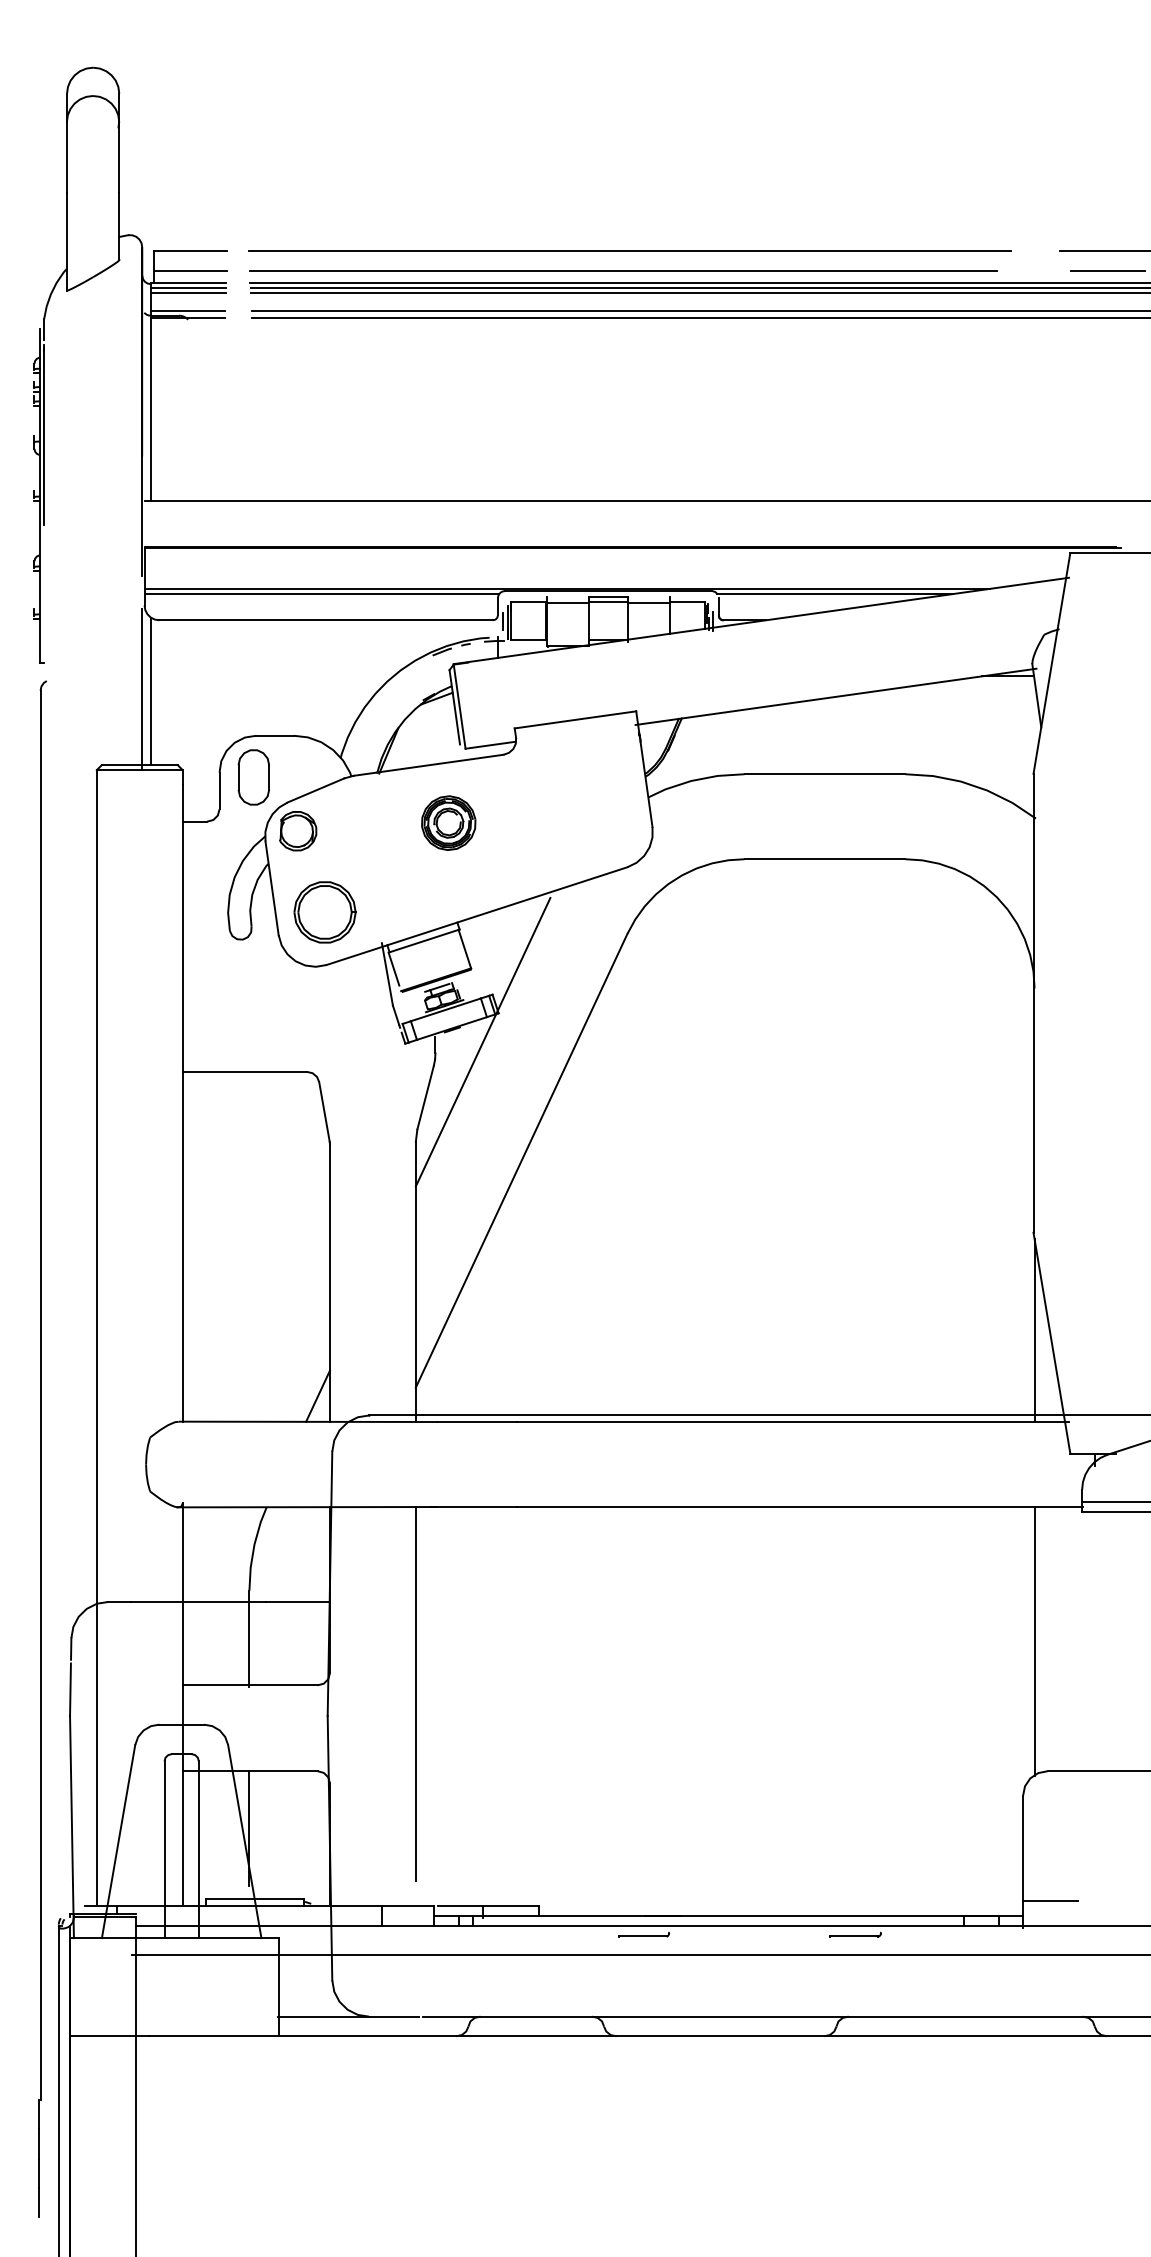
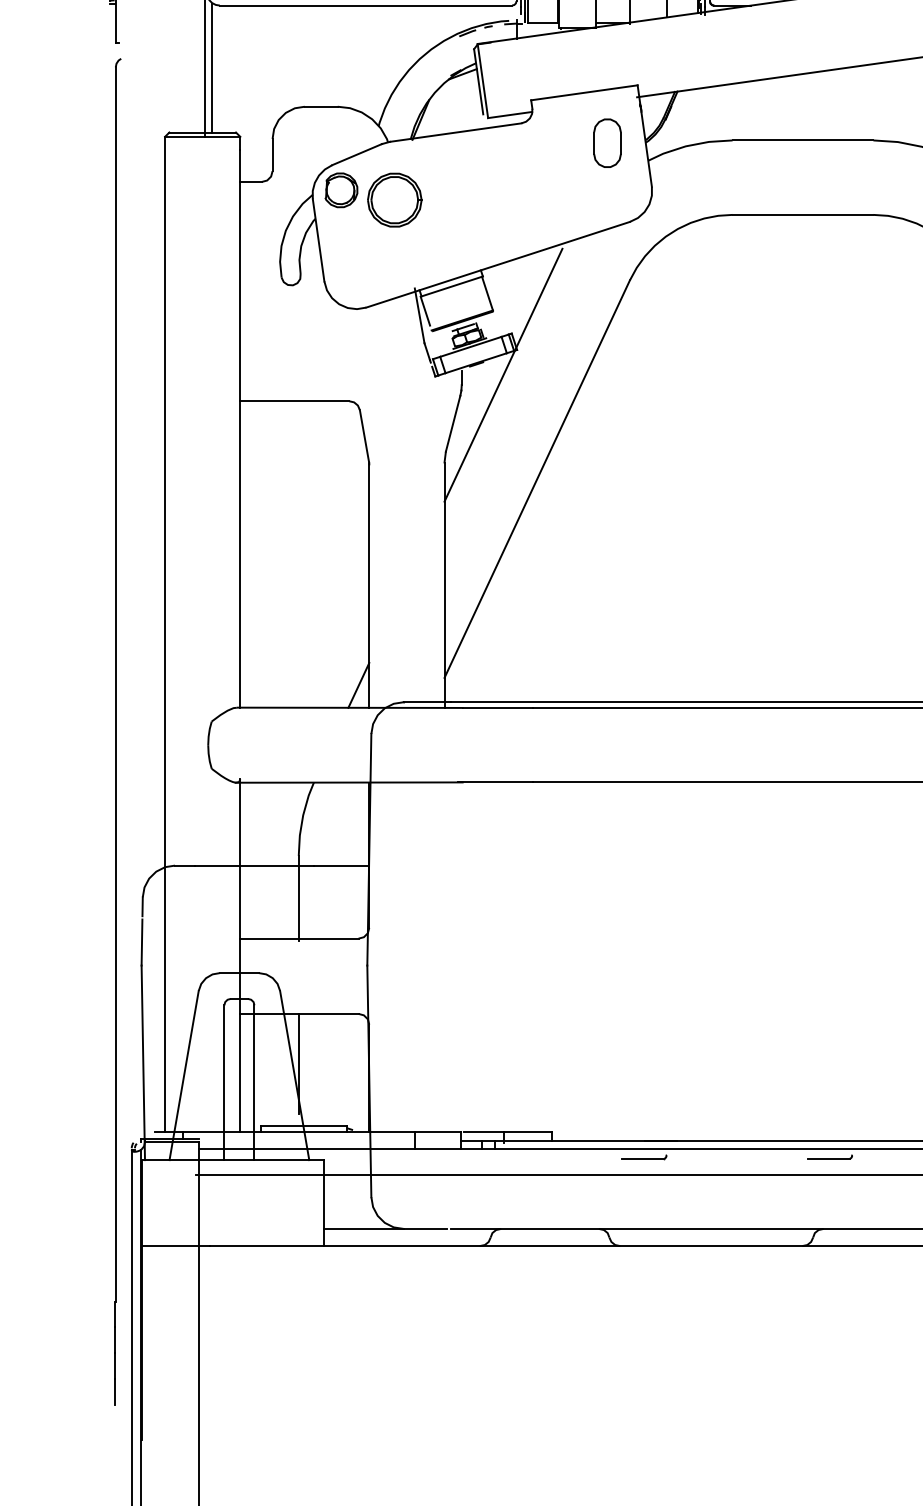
part: (253, 777) -> (607, 143), moved
part: (448, 822) -> (473, 182), removed
part: (324, 912) -> (394, 200), moved
line: (415, 1693) -> (444, 945), removed

